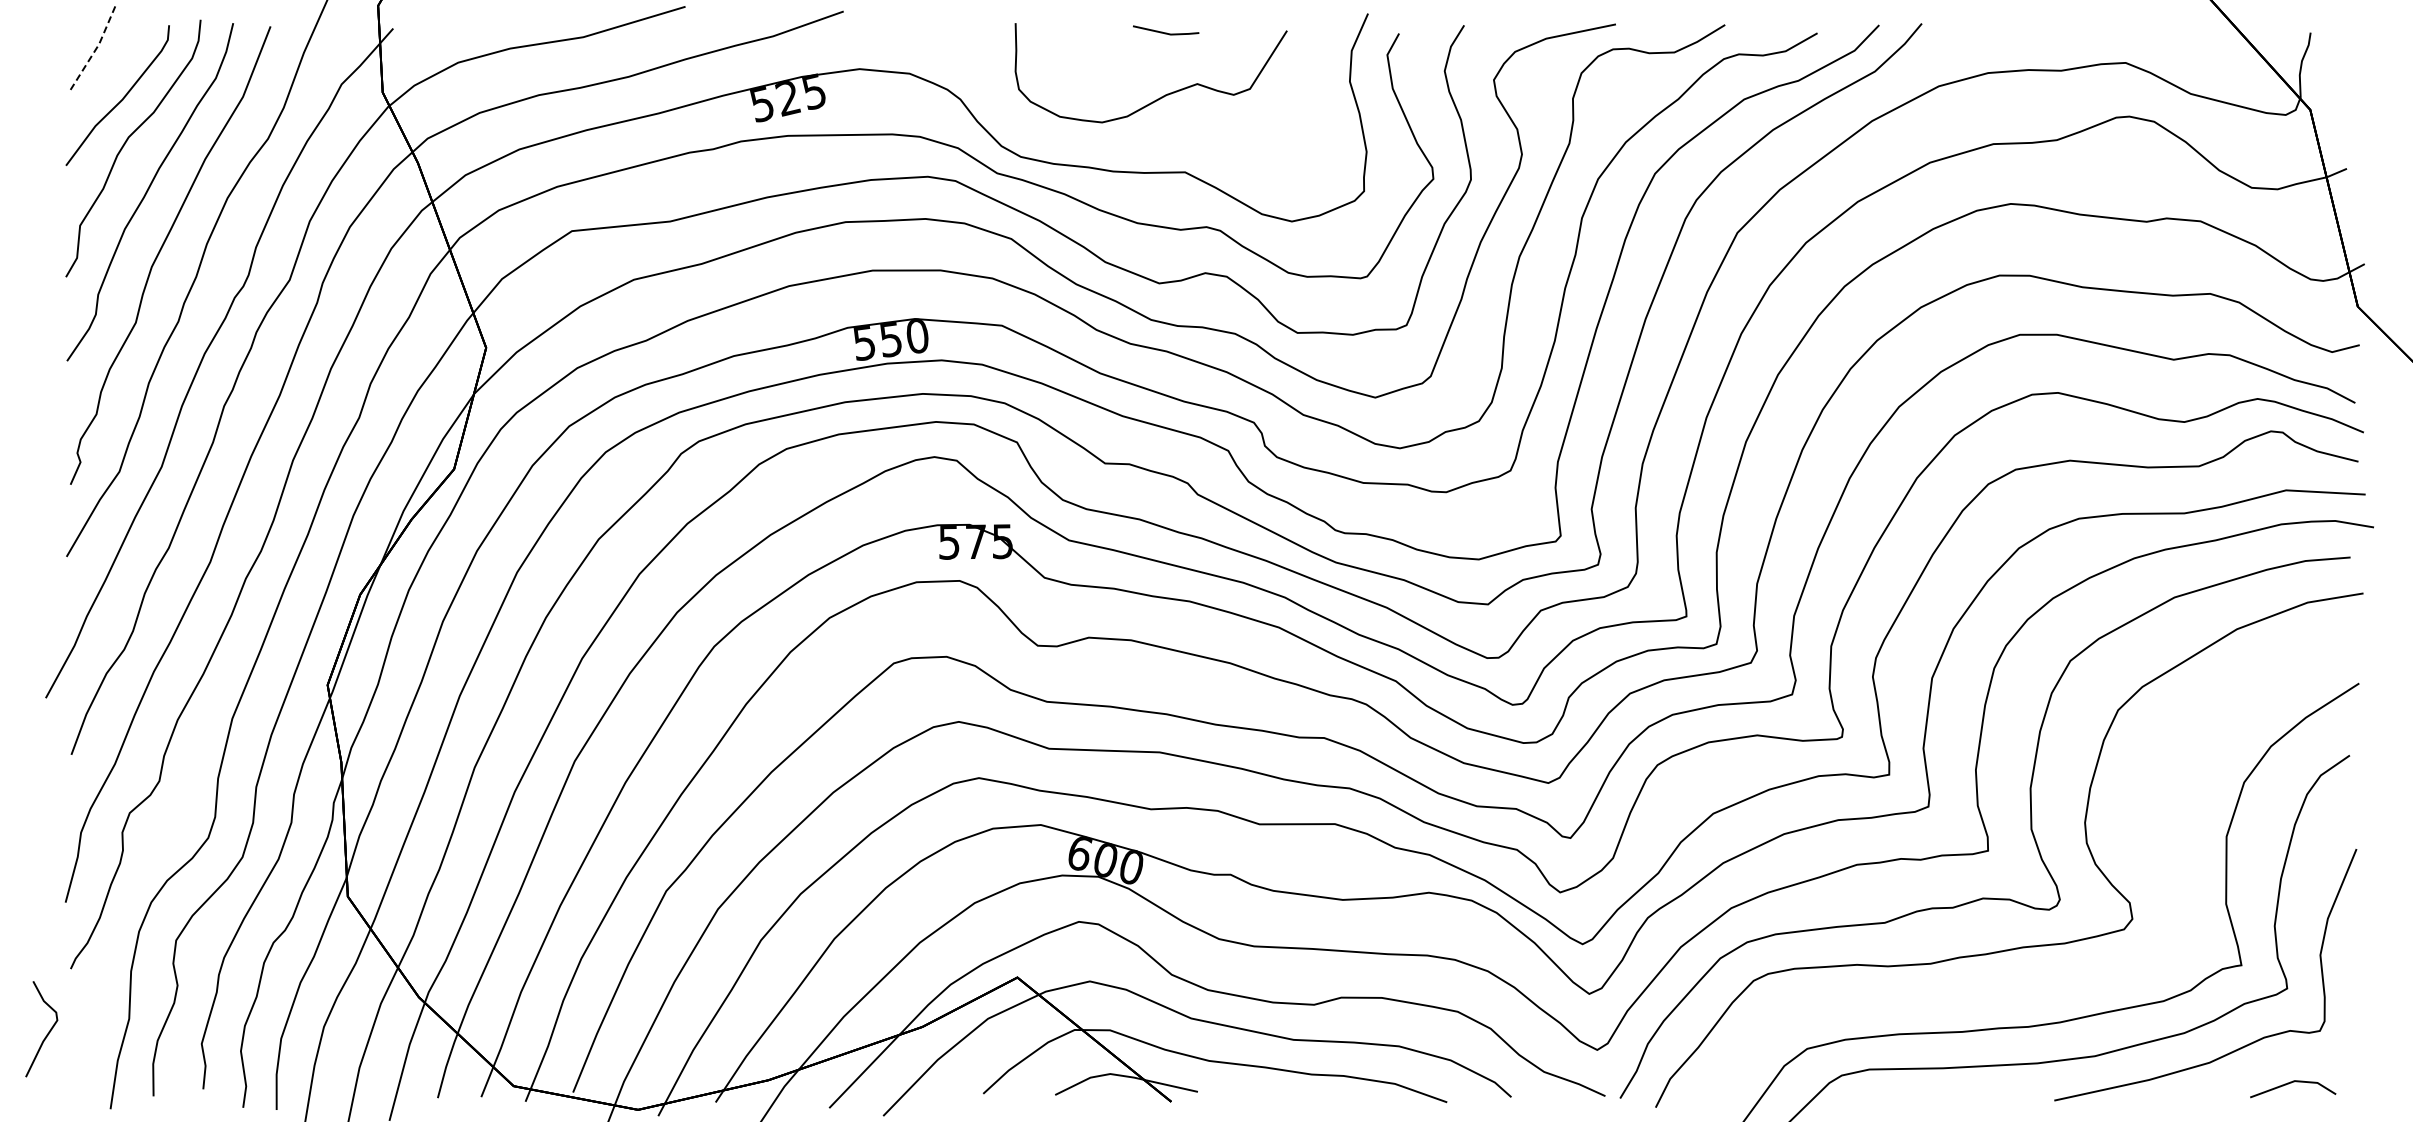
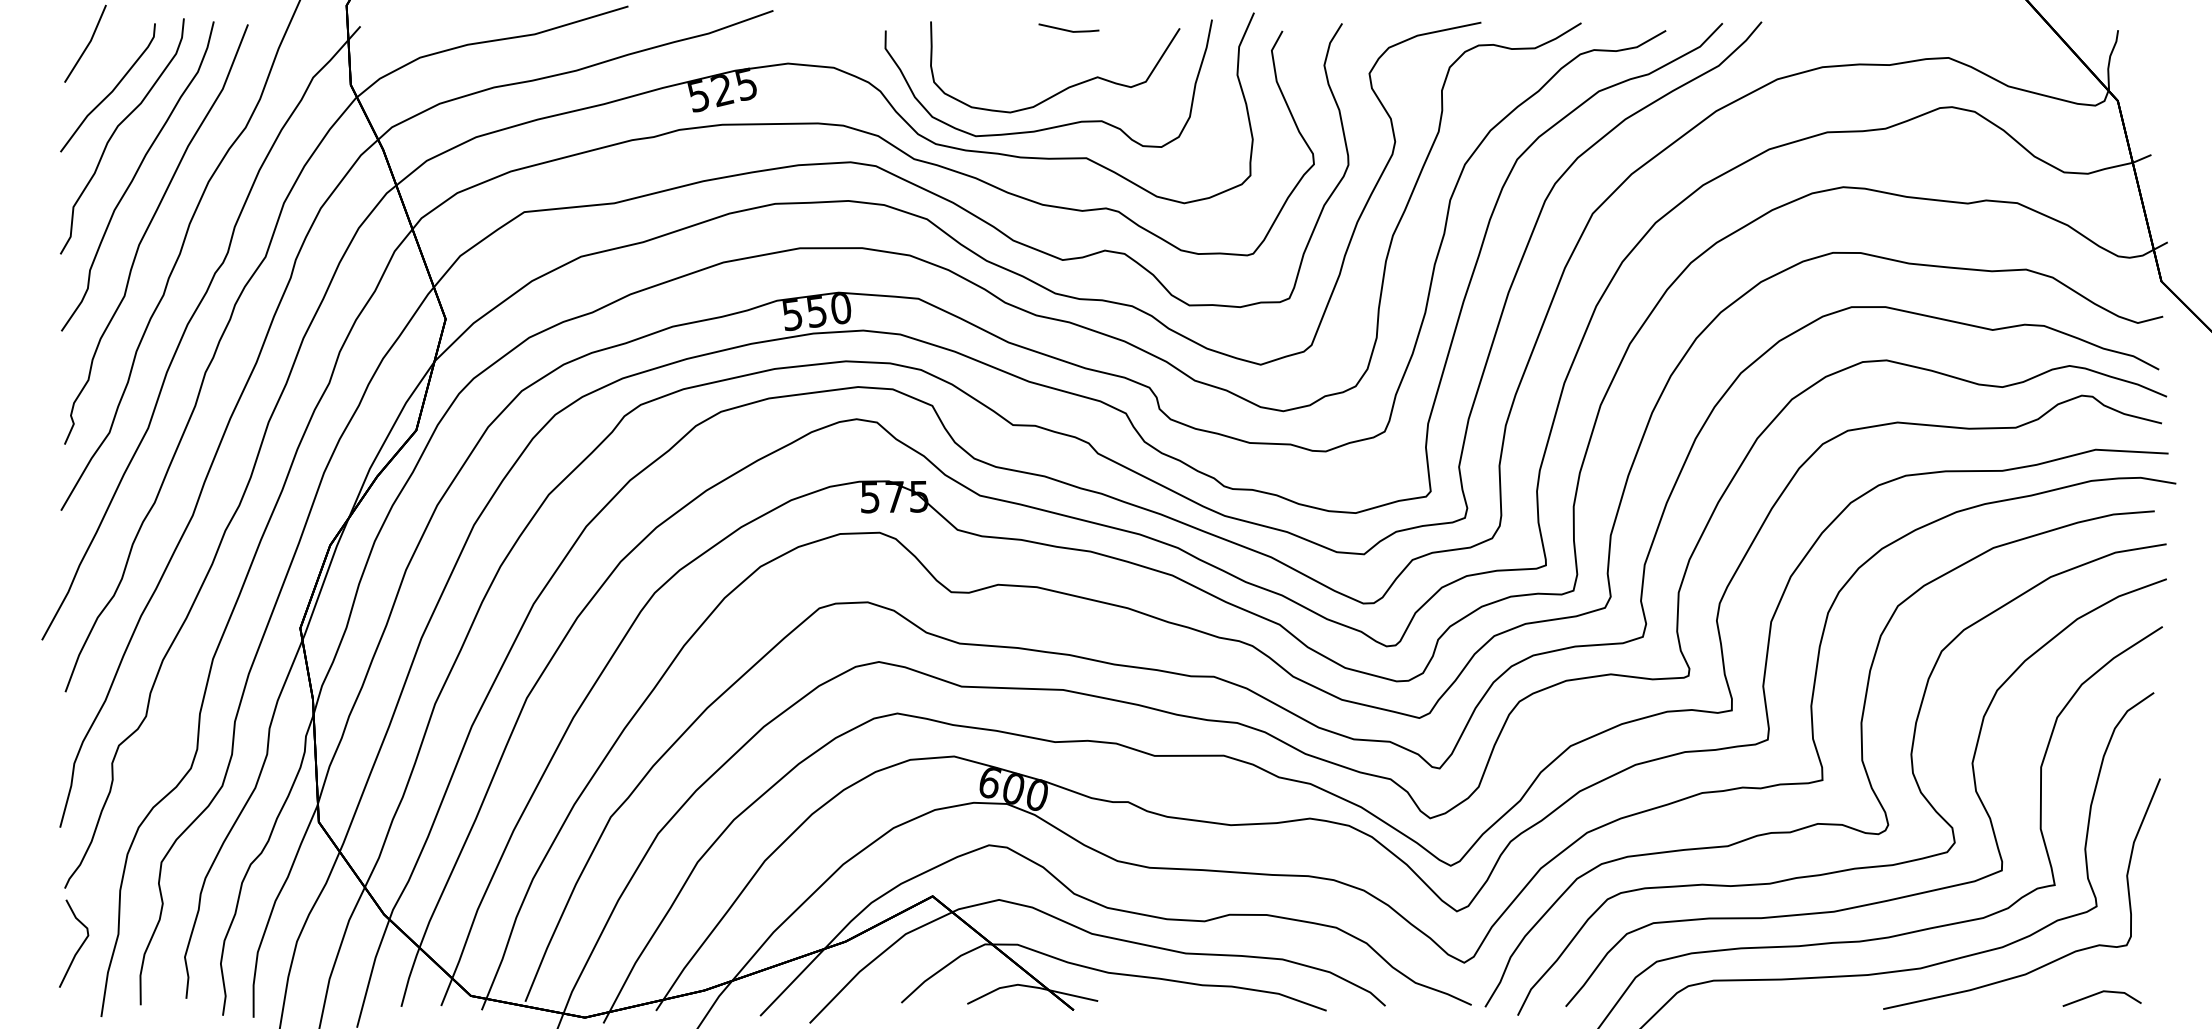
line: (96, 48) -> (88, 44), dashed -> solid
curve: (1154, 136) -> (1058, 125), added
curve: (2152, 848) -> (1973, 778), added
curve: (46, 1034) -> (78, 948), moved

